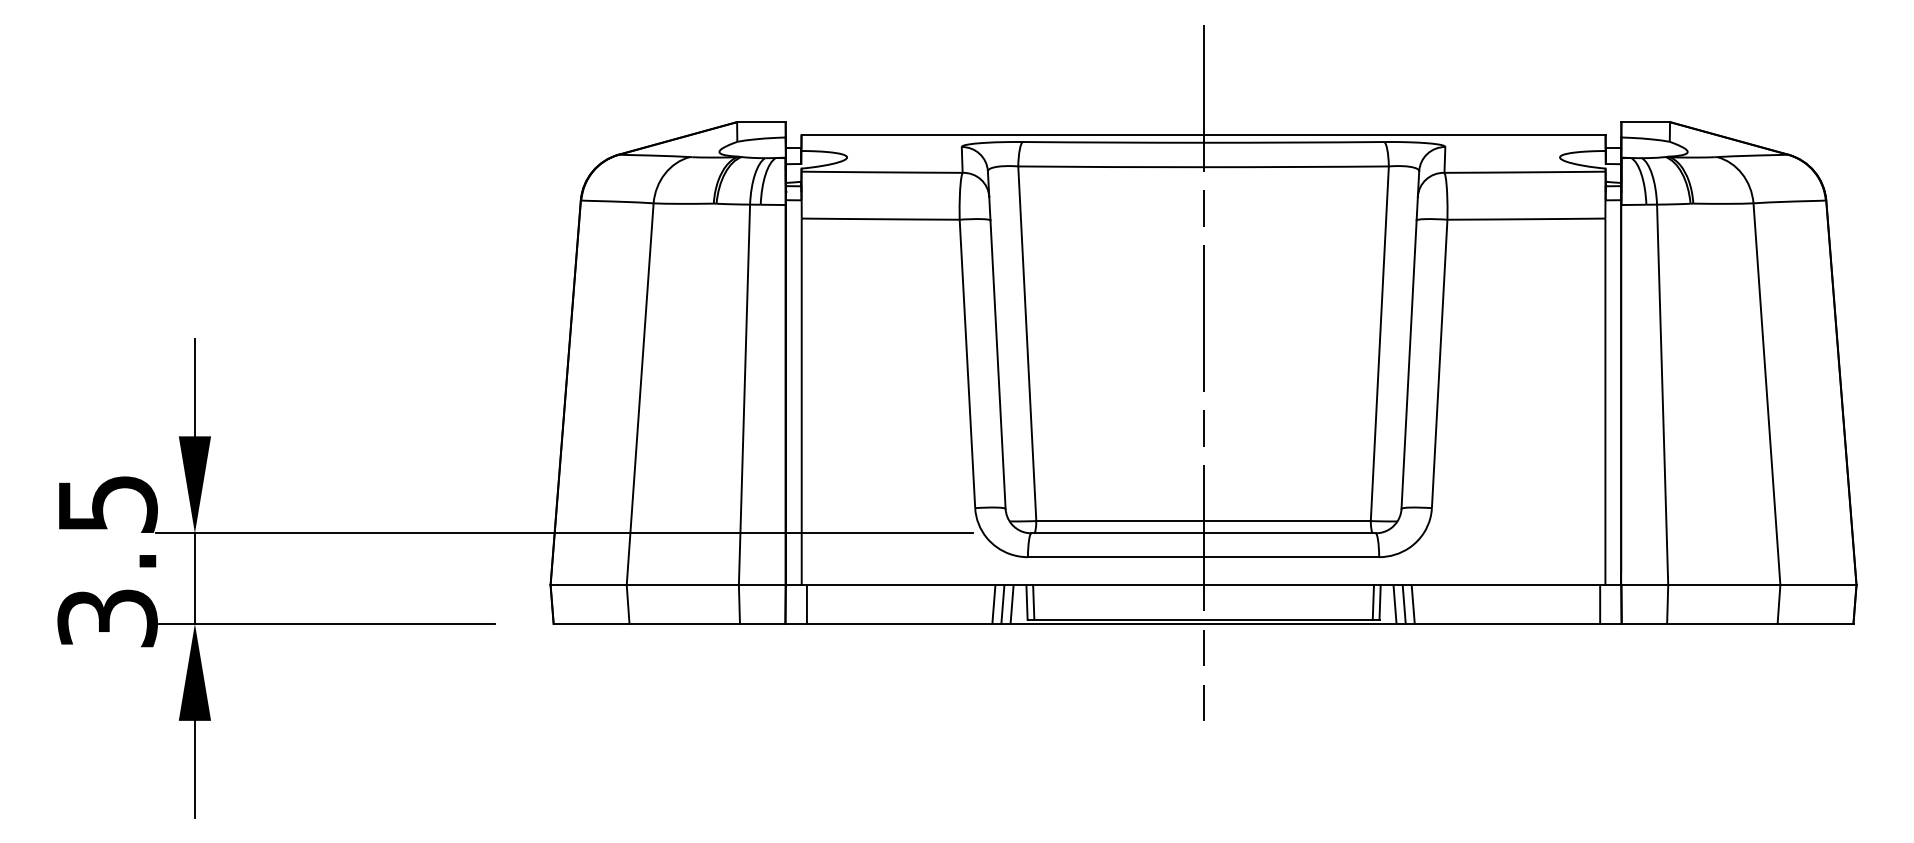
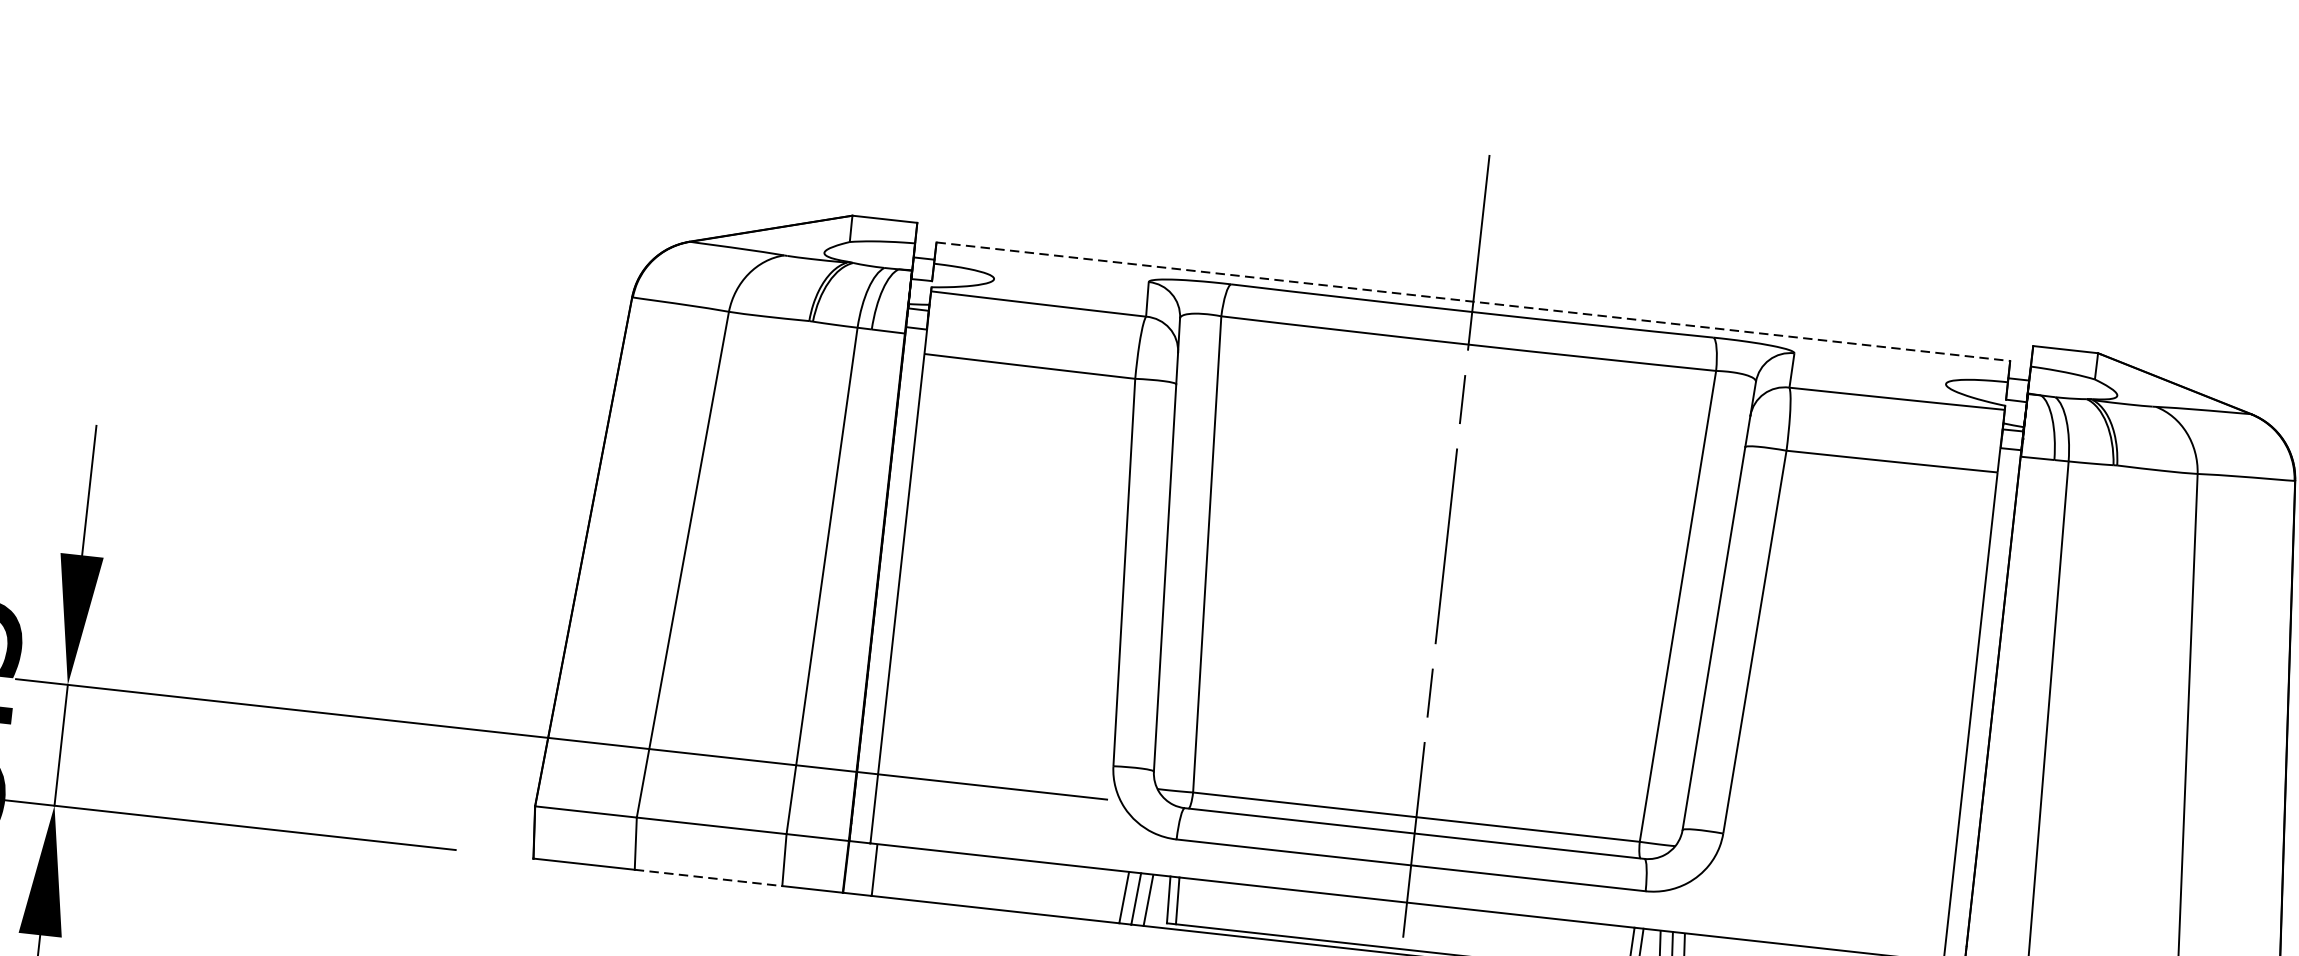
line: (1204, 135) -> (1474, 302), solid -> dashed
line: (685, 623) -> (709, 877), solid -> dashed

